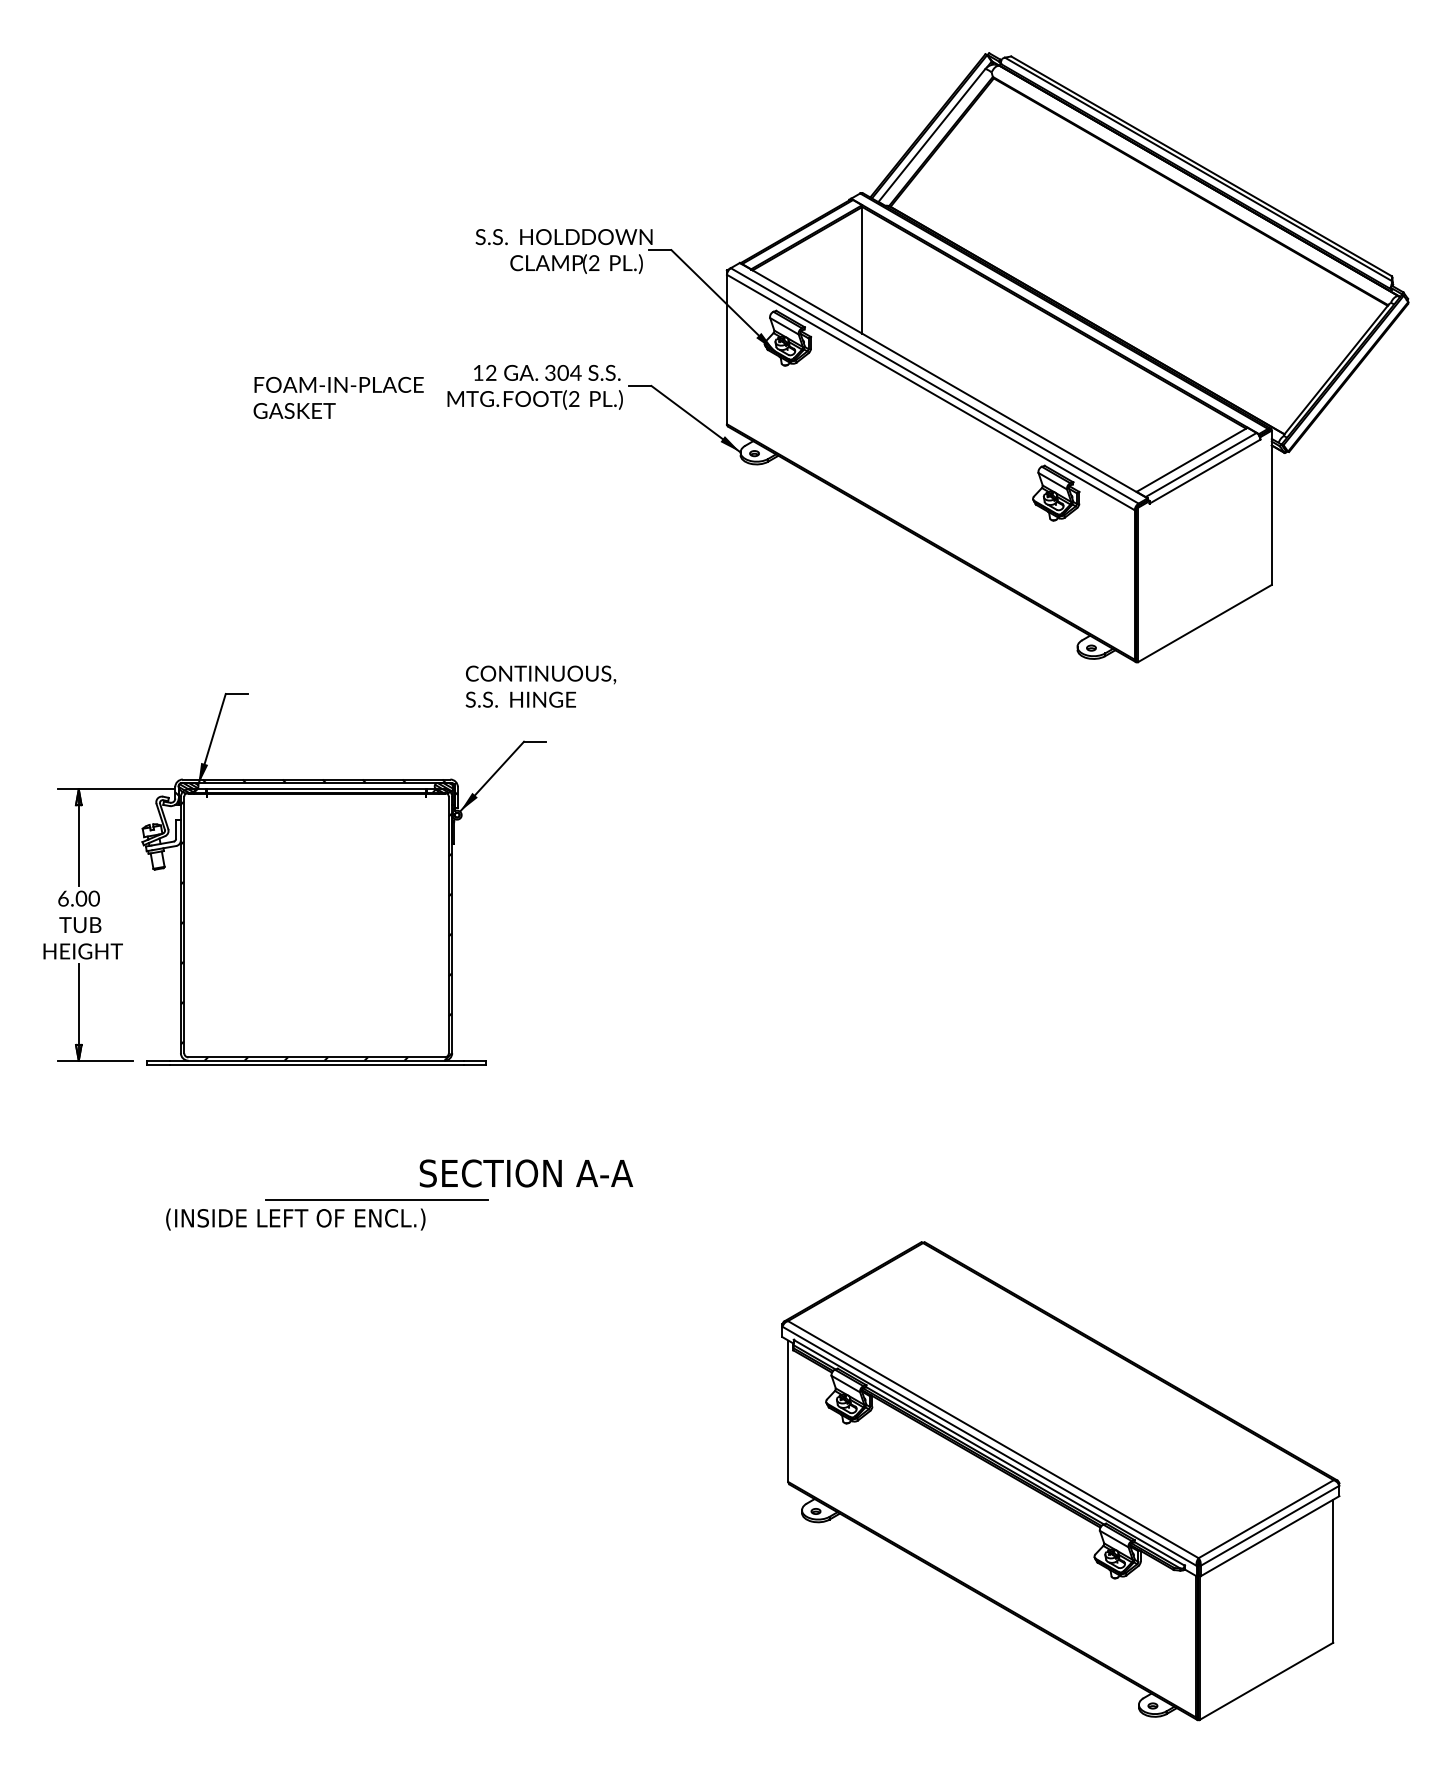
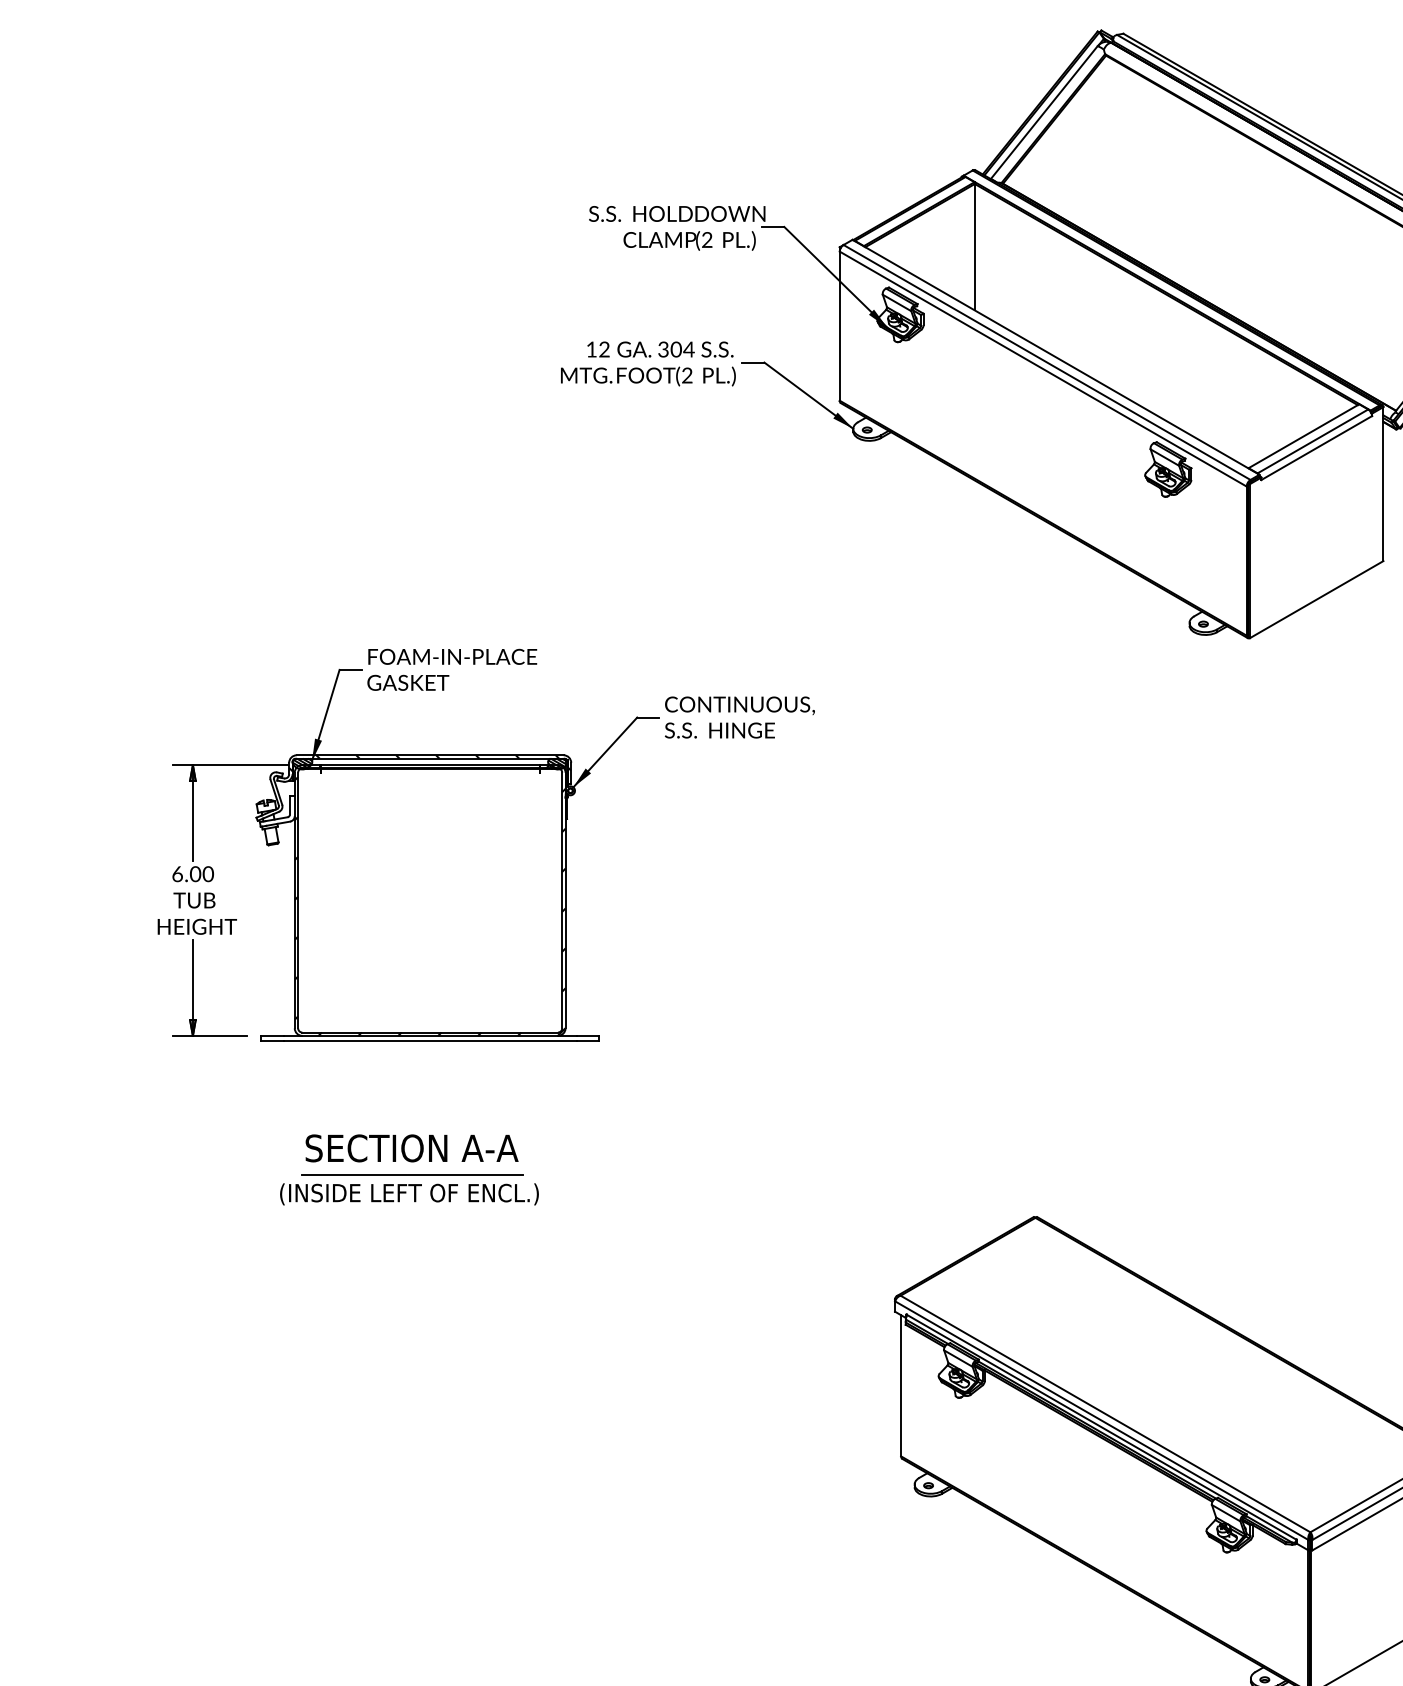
text: (338, 397) -> (452, 669), moved
text: (540, 686) -> (739, 717), moved
text: (526, 1173) -> (412, 1148), moved
line: (376, 1199) -> (412, 1174), moved

